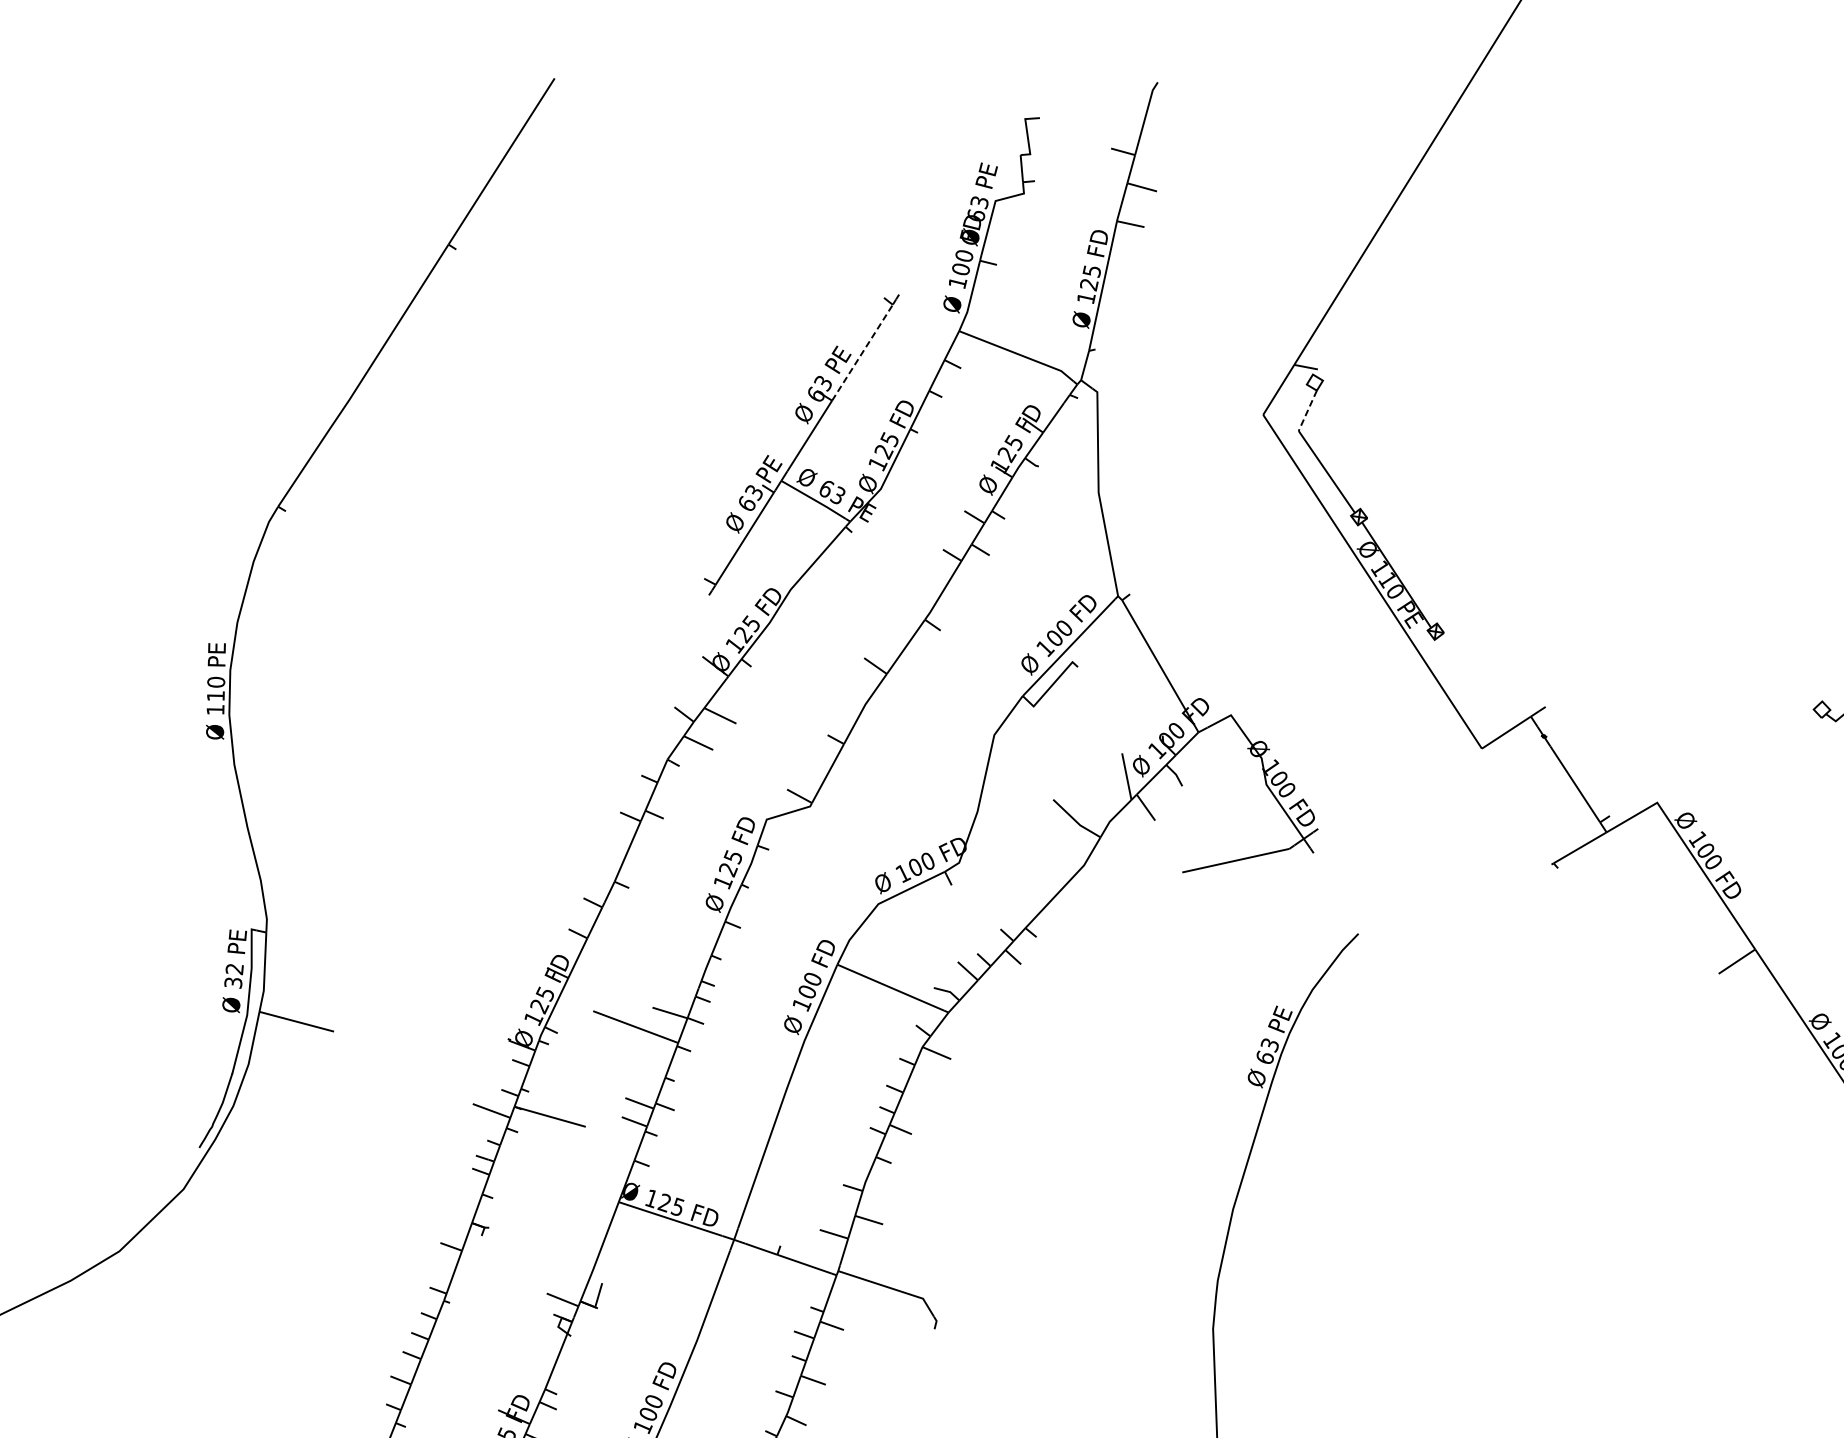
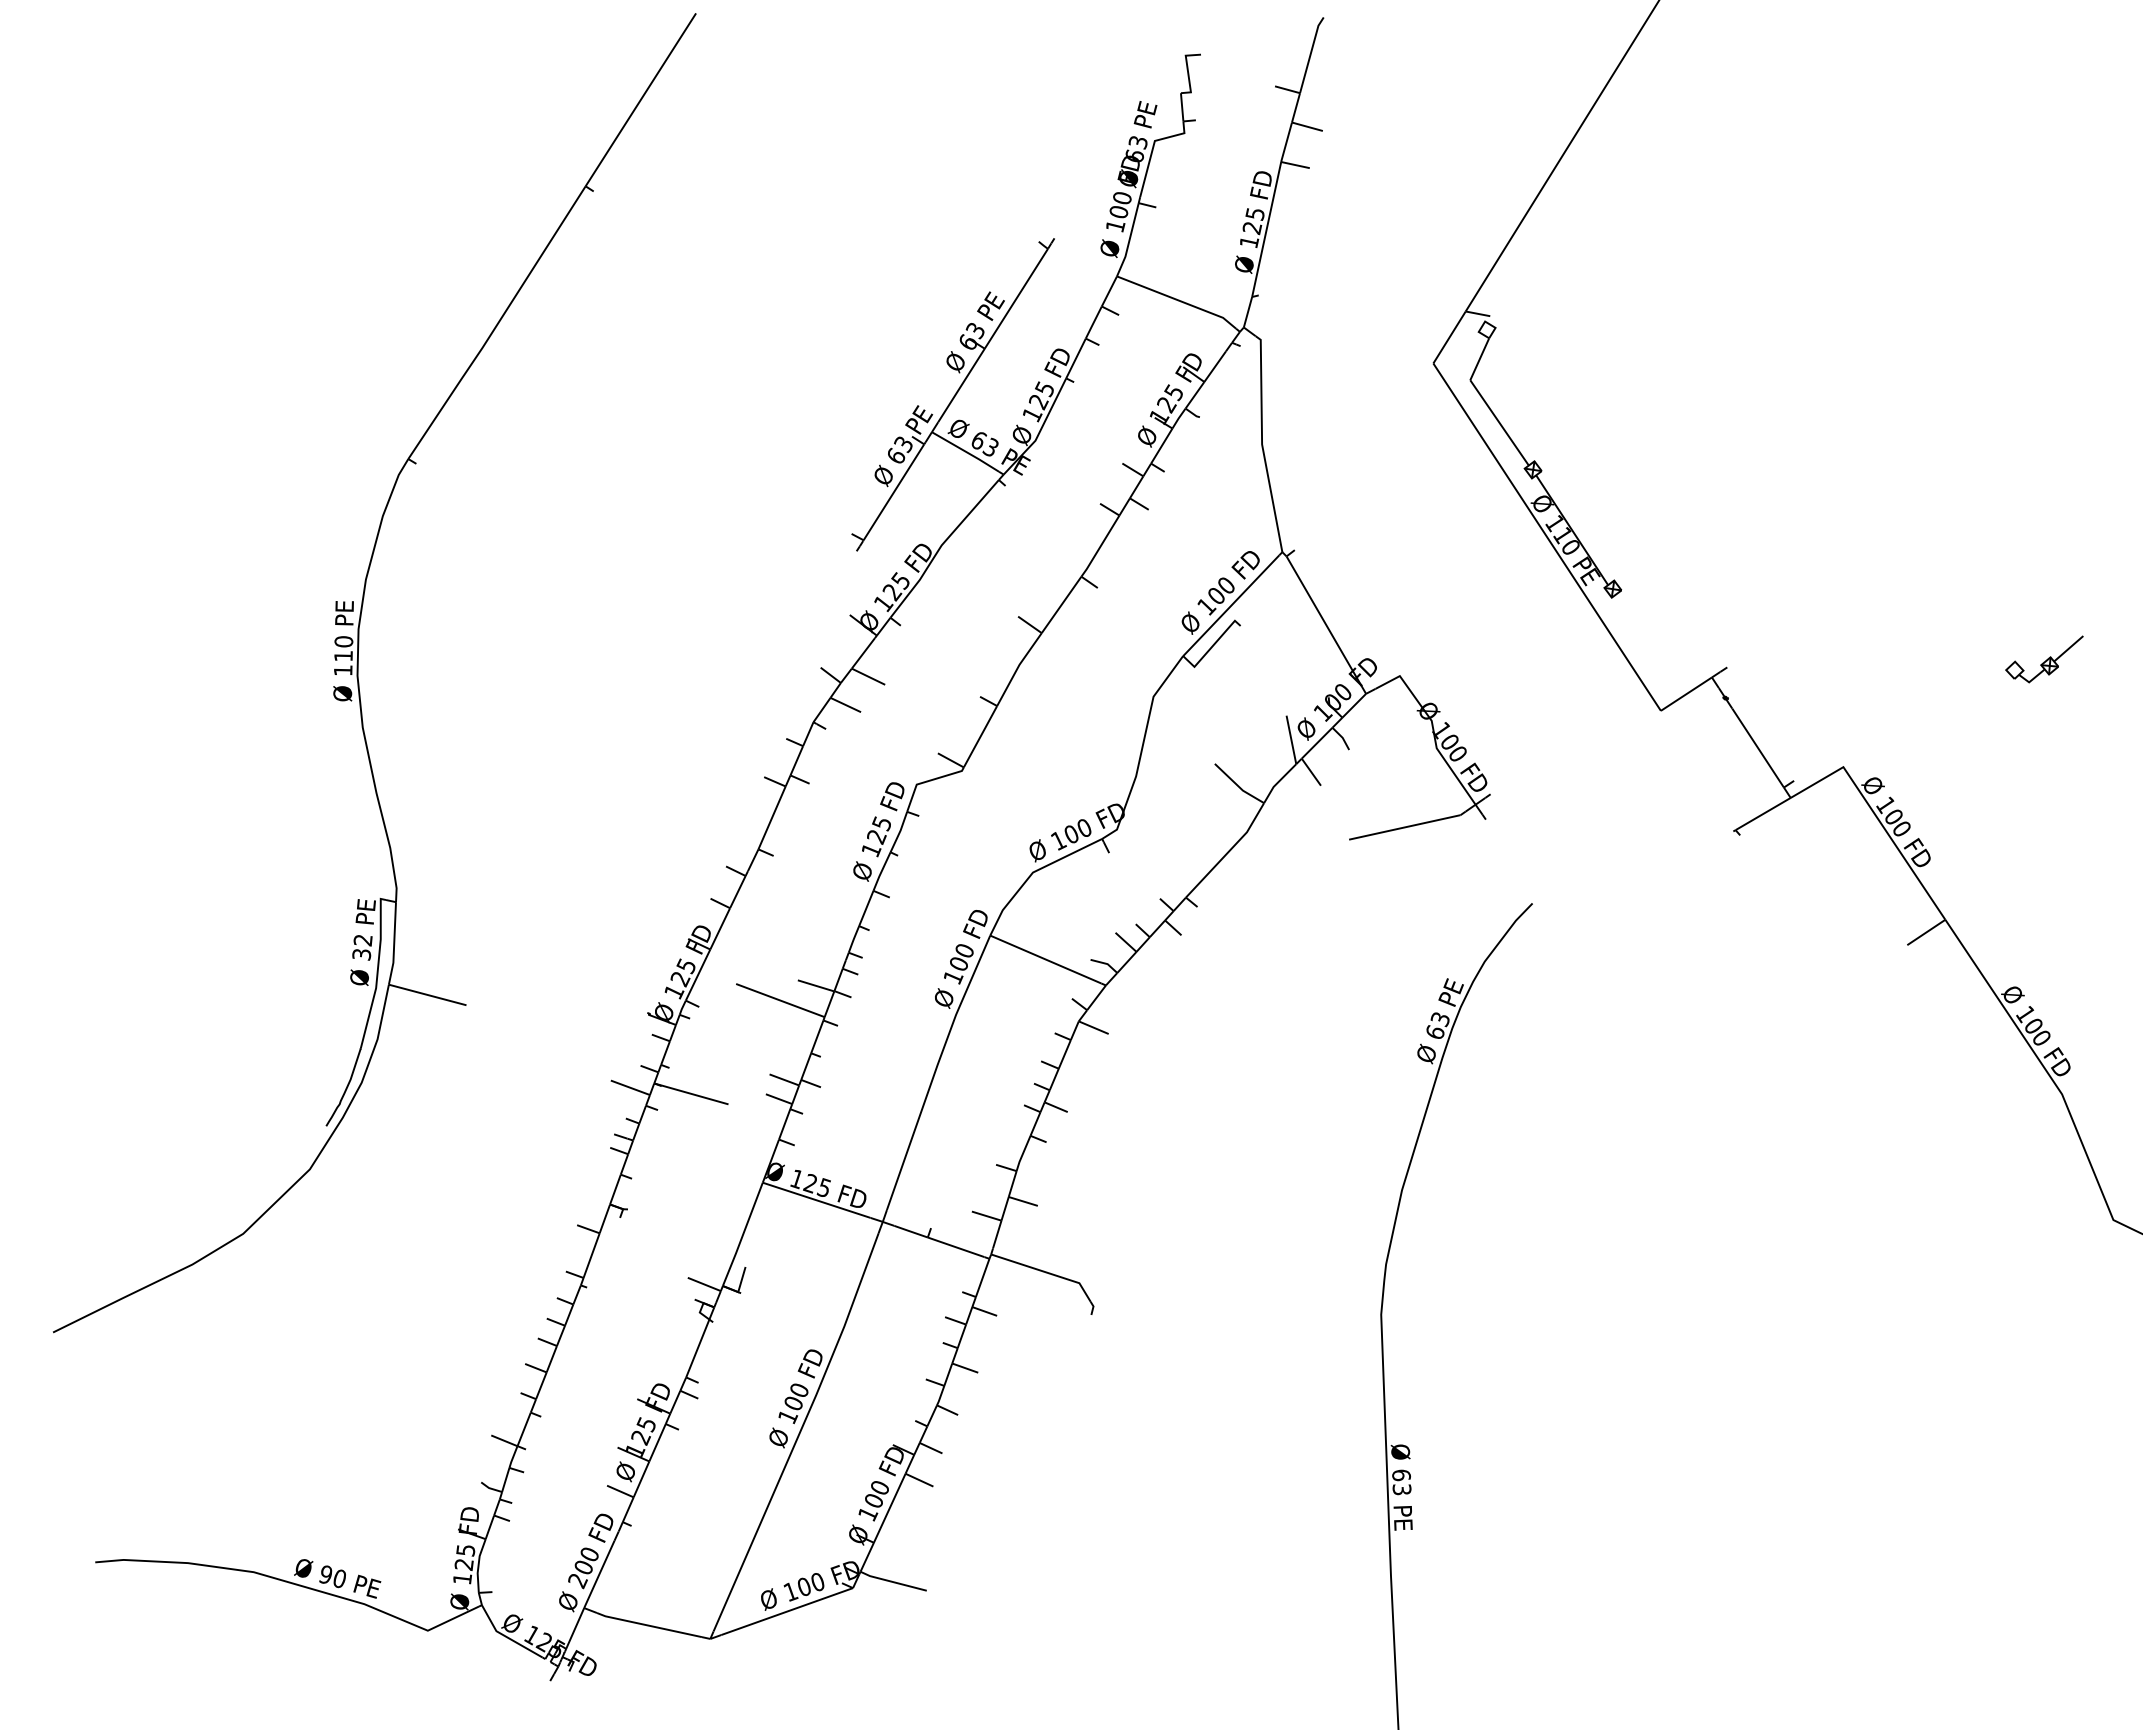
line: (862, 352) -> (1016, 298), dashed -> solid
line: (1307, 411) -> (1479, 359), dashed -> solid

